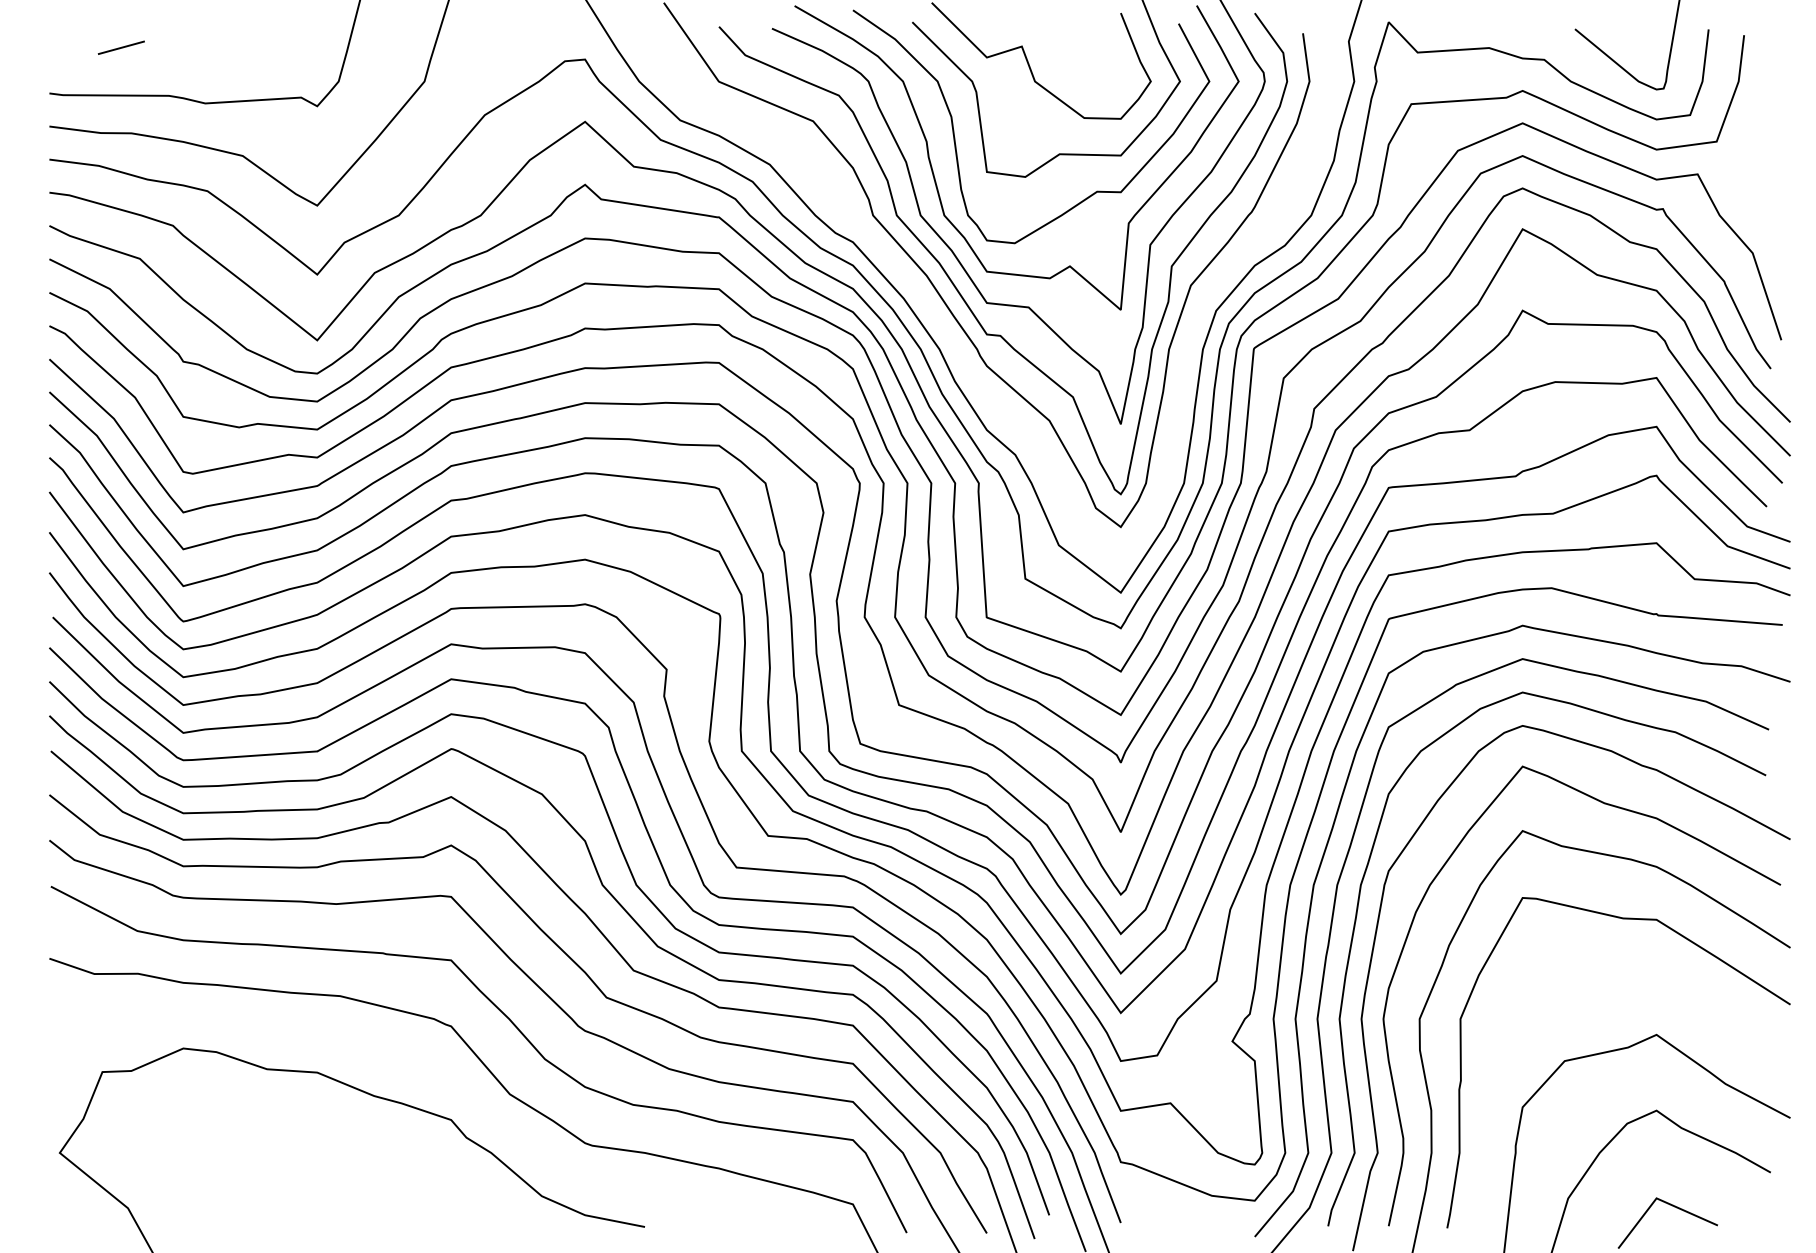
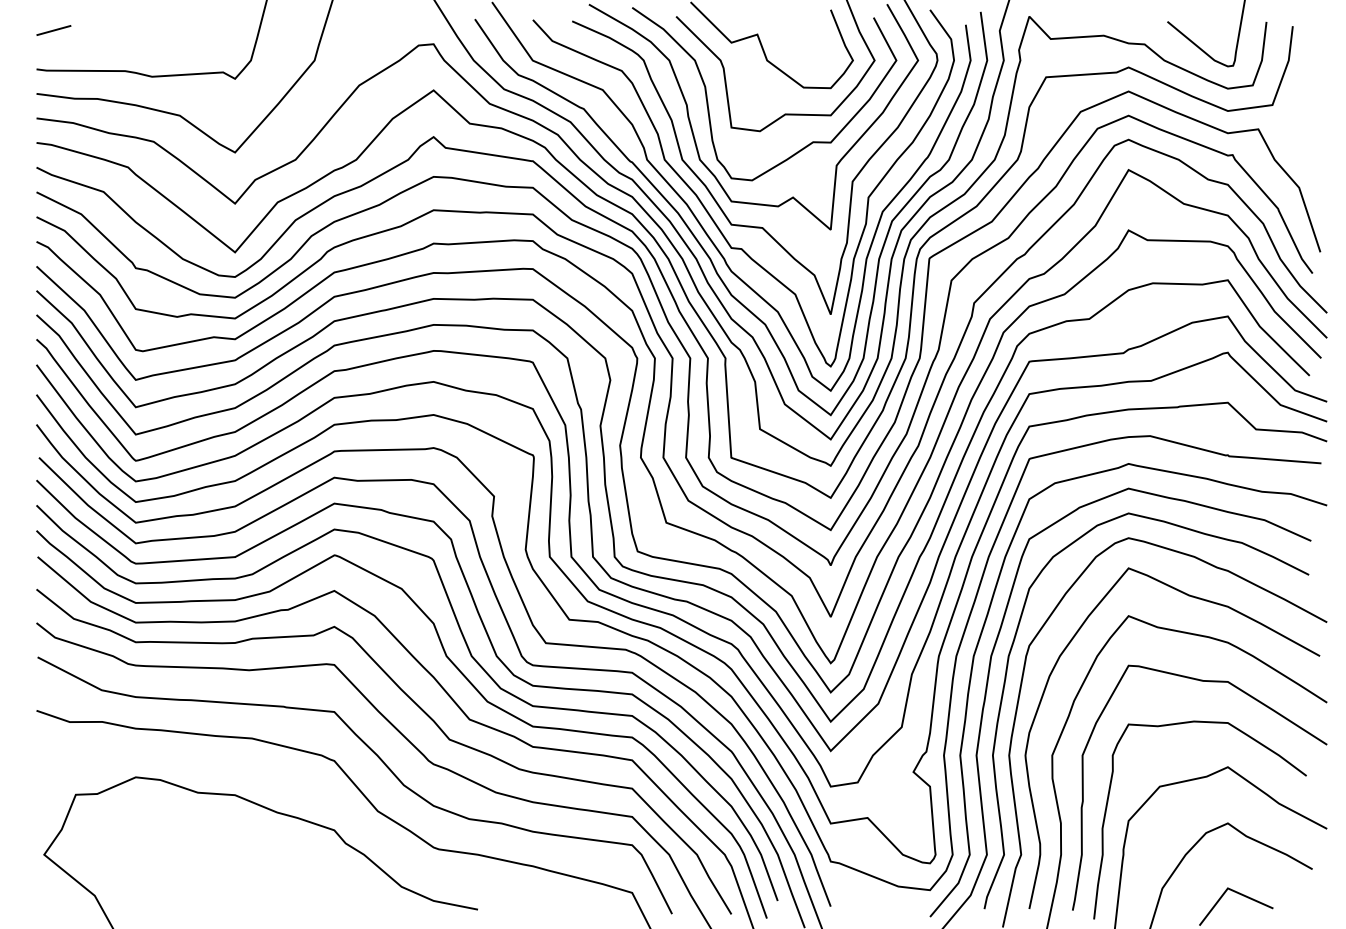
line: (120, 47) -> (53, 30), moved
curve: (939, 320) -> (696, 237), added
curve: (1495, 1082) -> (1108, 802), added

